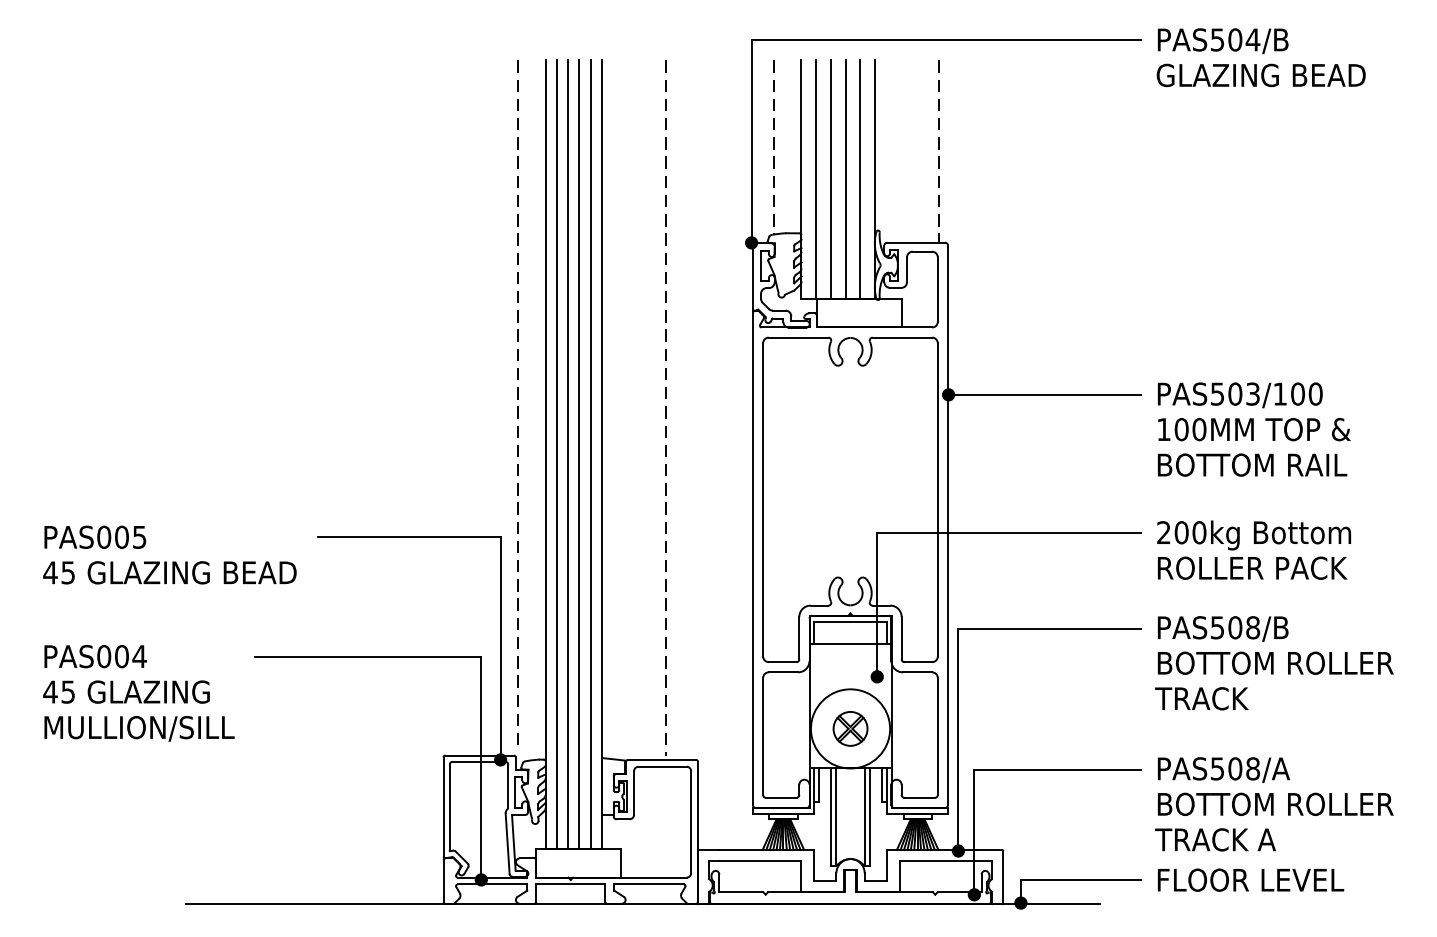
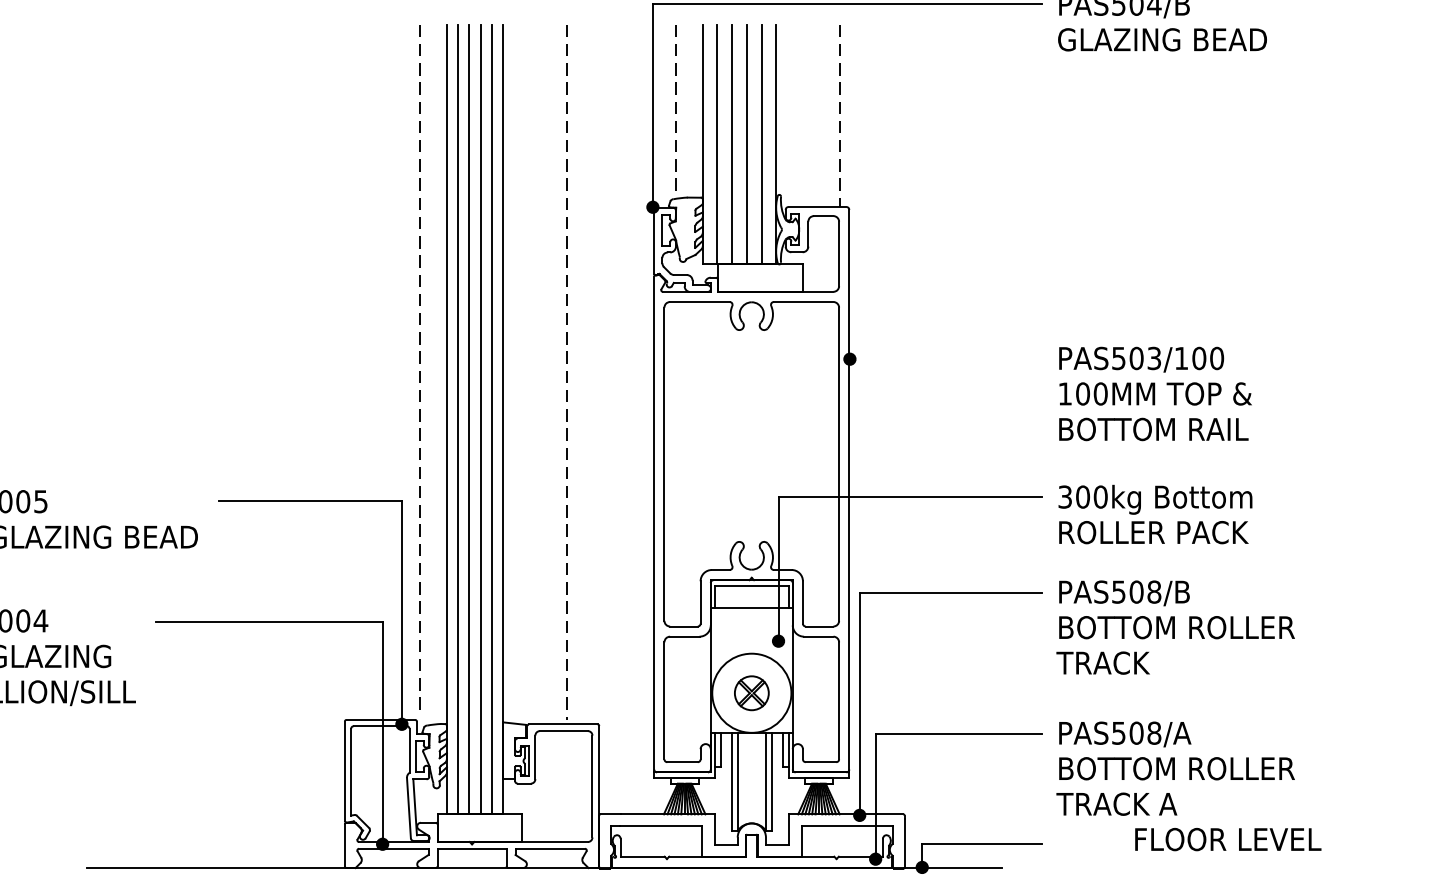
line: (1044, 394) -> (945, 358), removed
text: (1163, 532) -> (1064, 496), 200kg -> 300kg
text: (1251, 879) -> (1228, 838), moved

